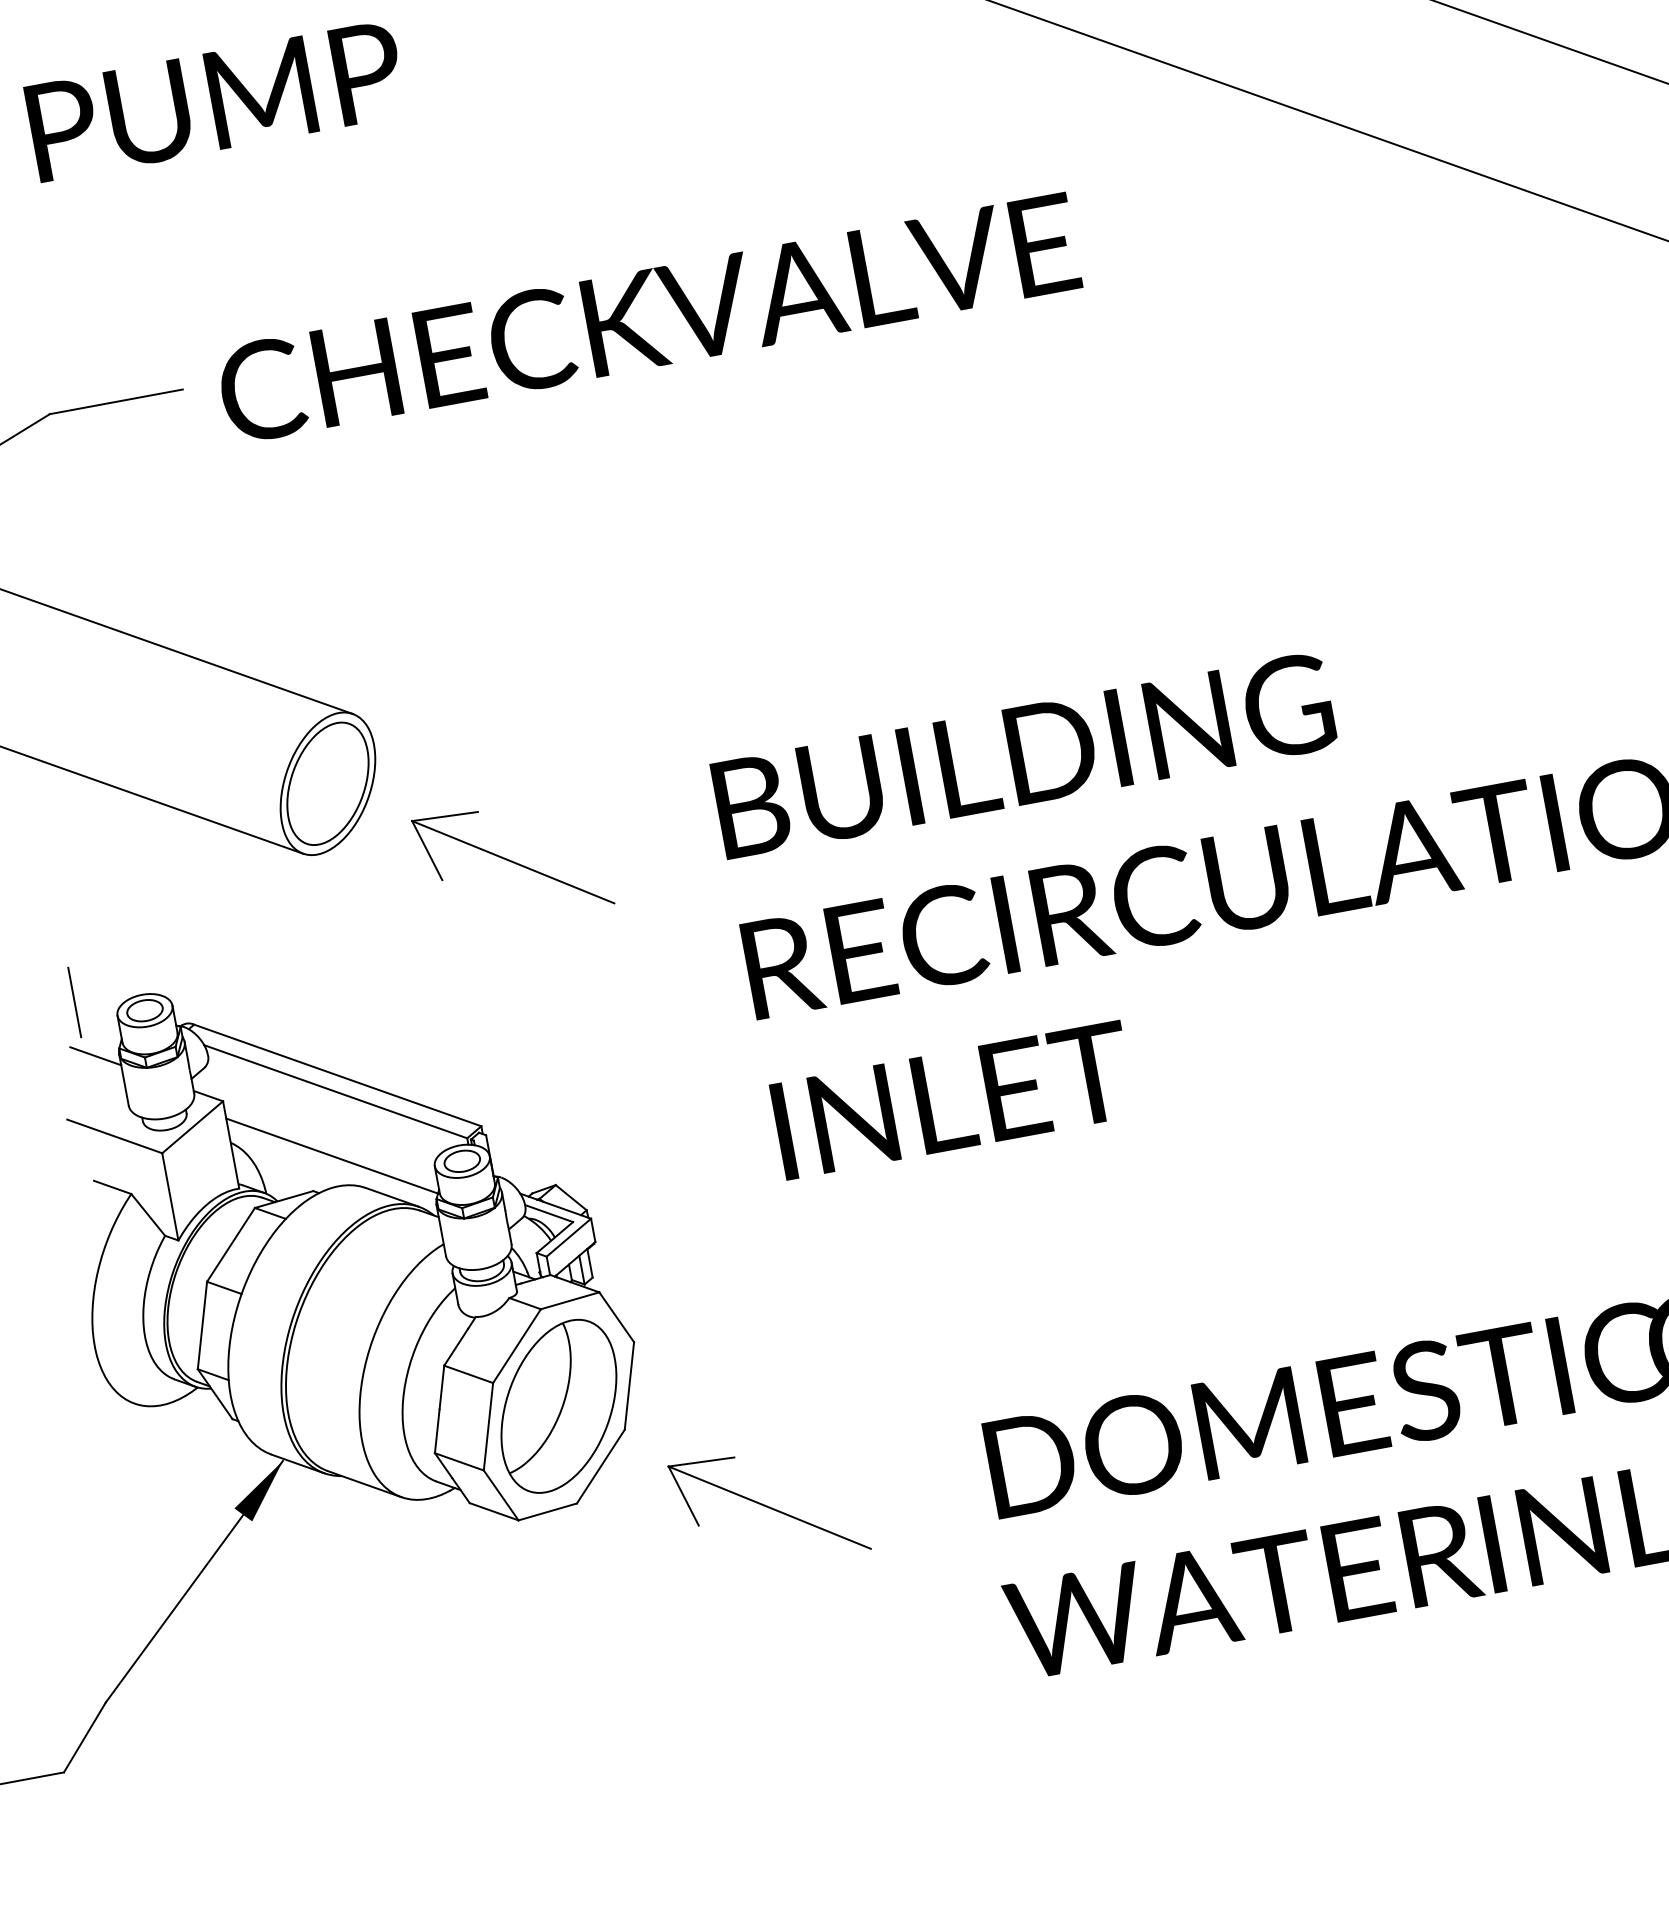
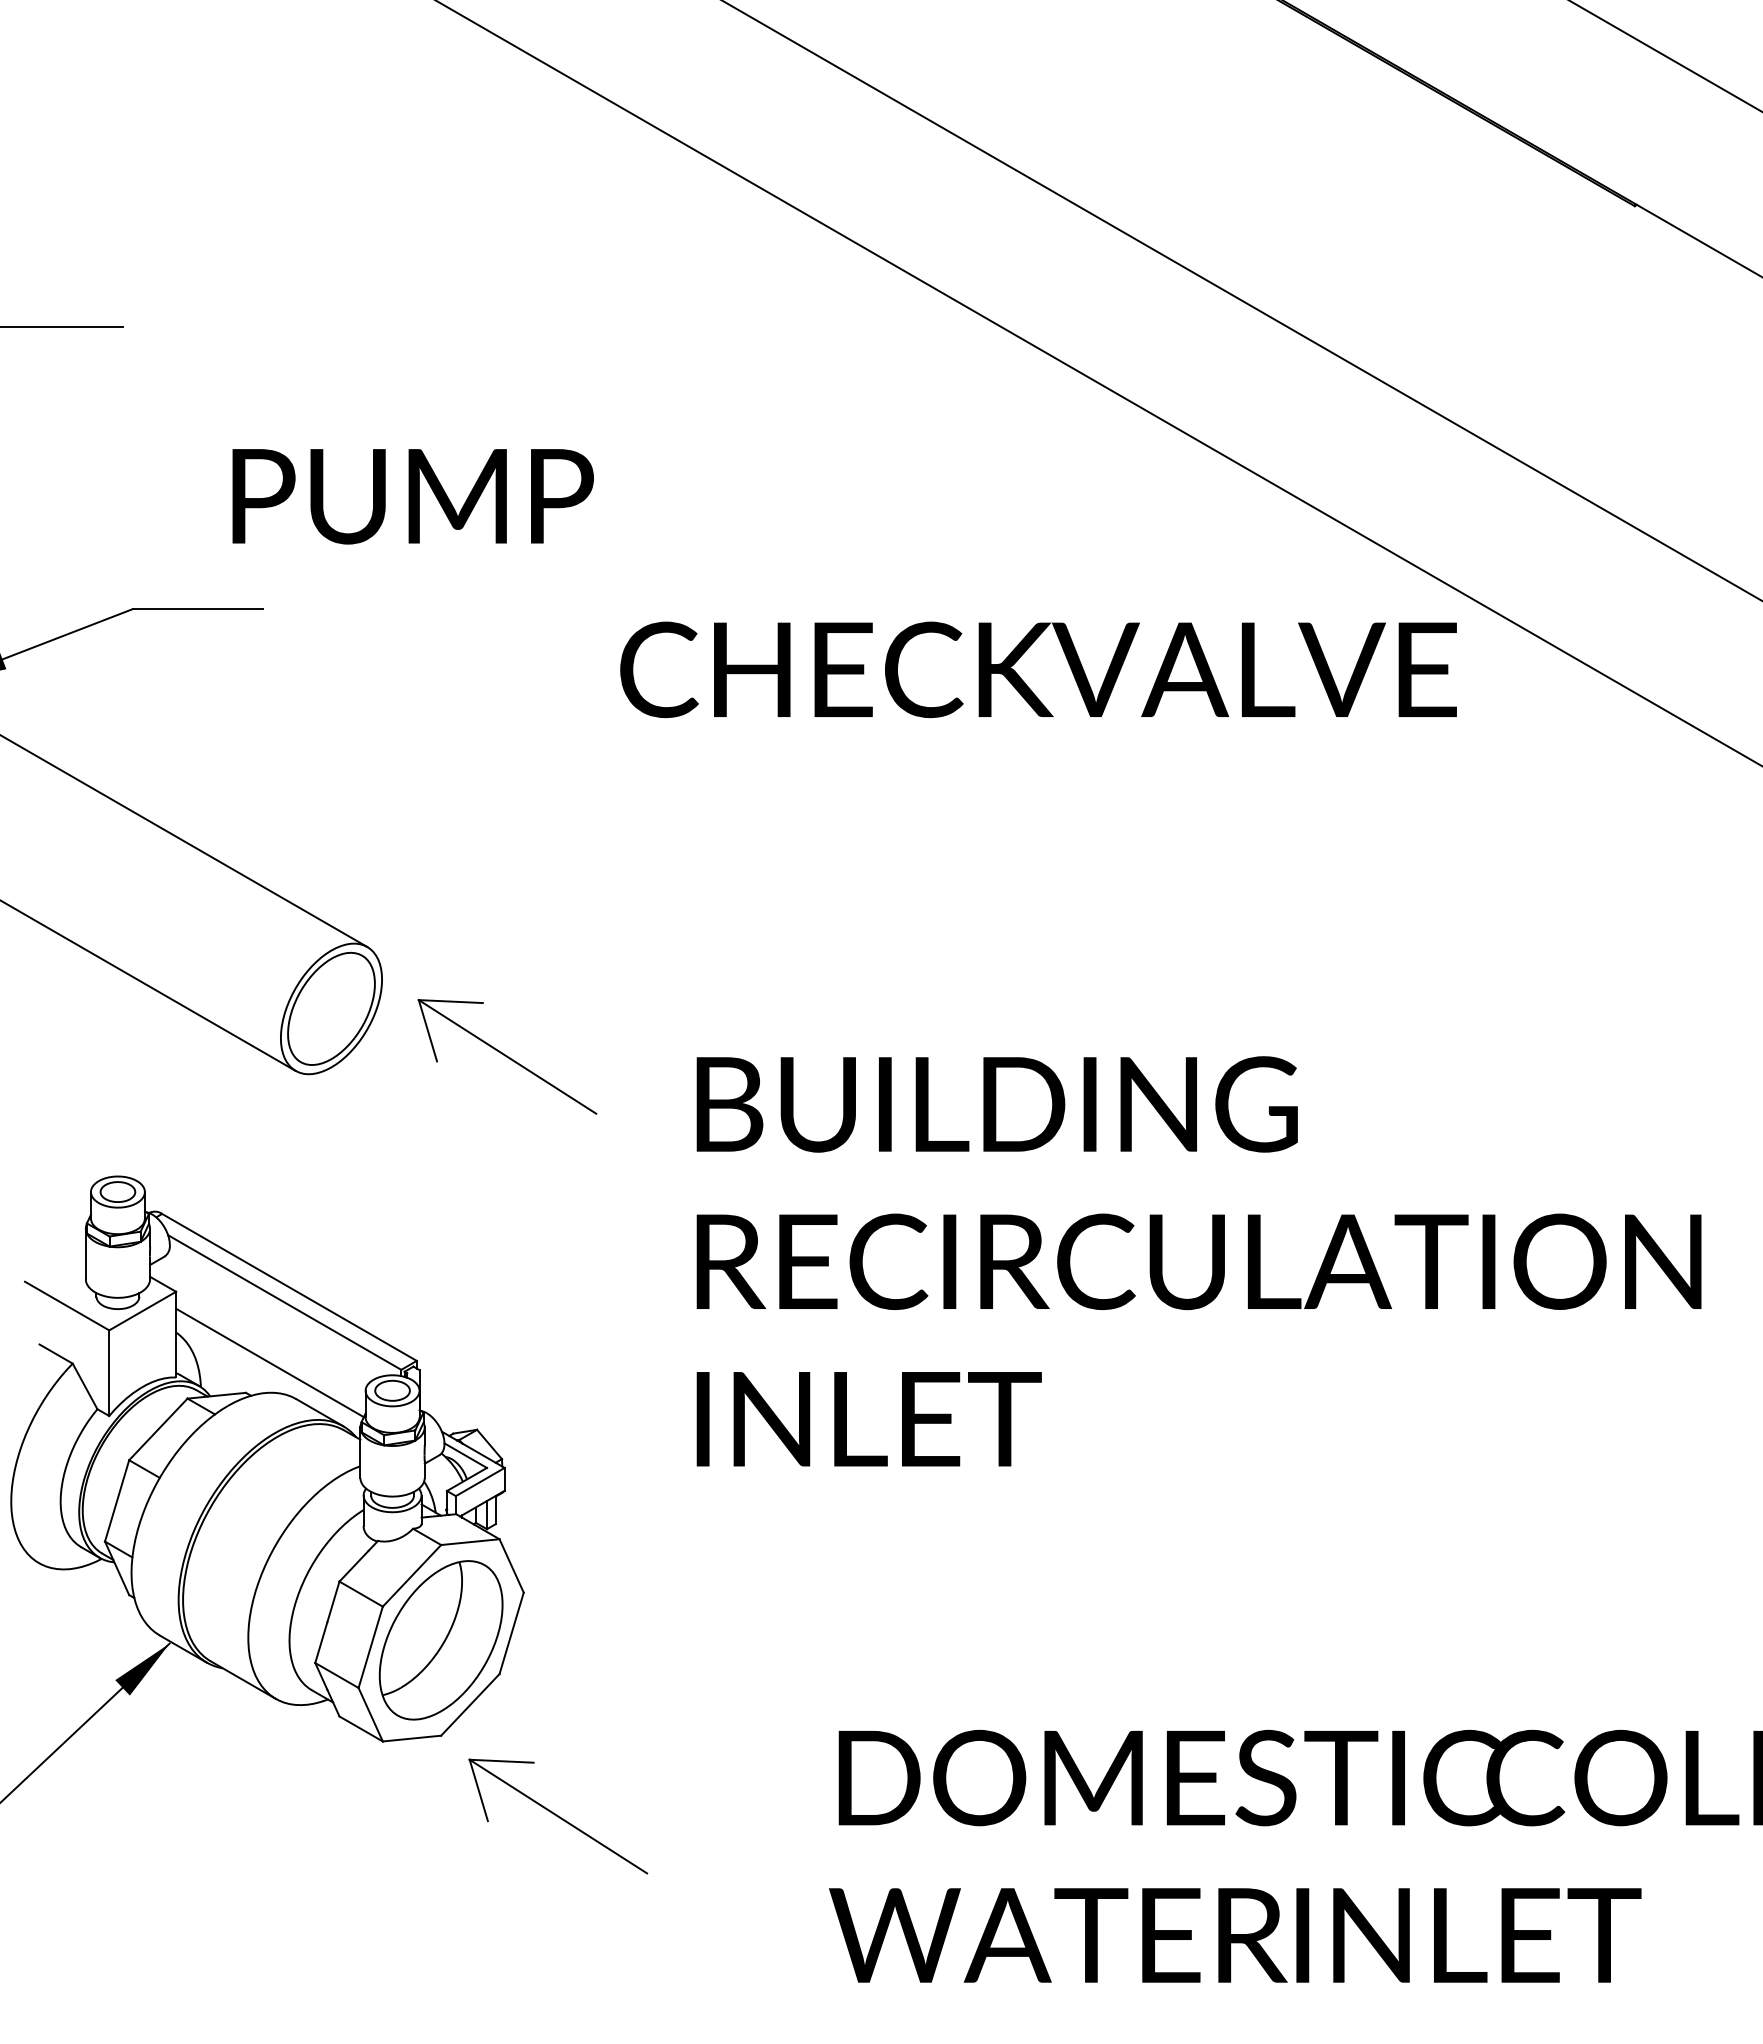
text: (215, 101) -> (412, 496), moved
text: (648, 318) -> (1038, 669), moved
part: (513, 861) -> (507, 1056), moved
line: (74, 1002) -> (52, 1171), removed
line: (95, 1056) -> (62, 1226), removed
part: (769, 1507) -> (558, 1816), moved

